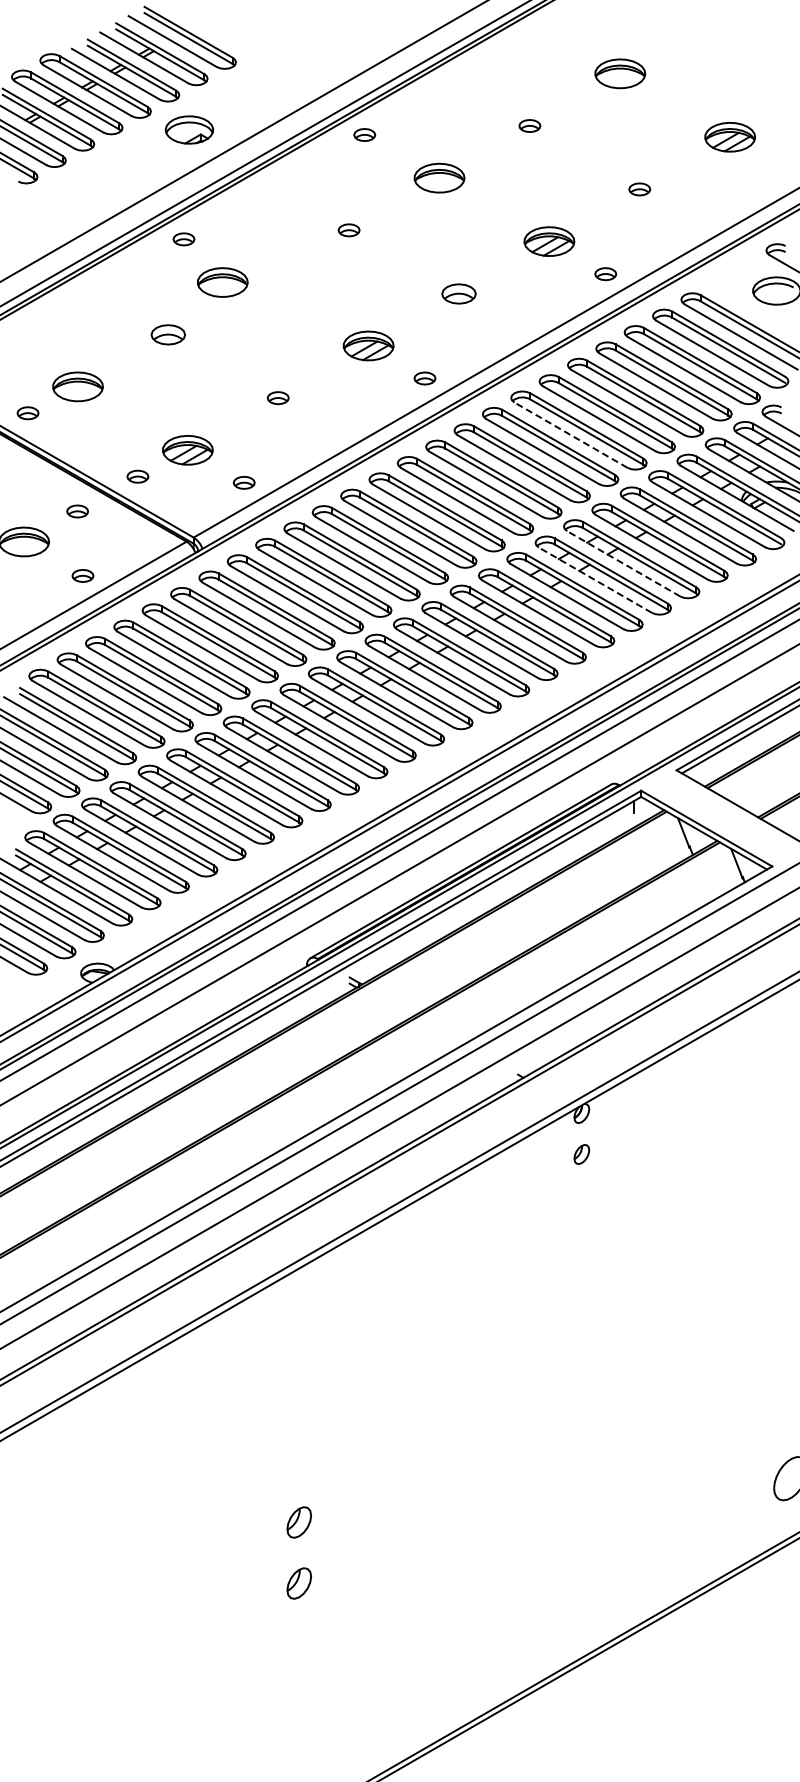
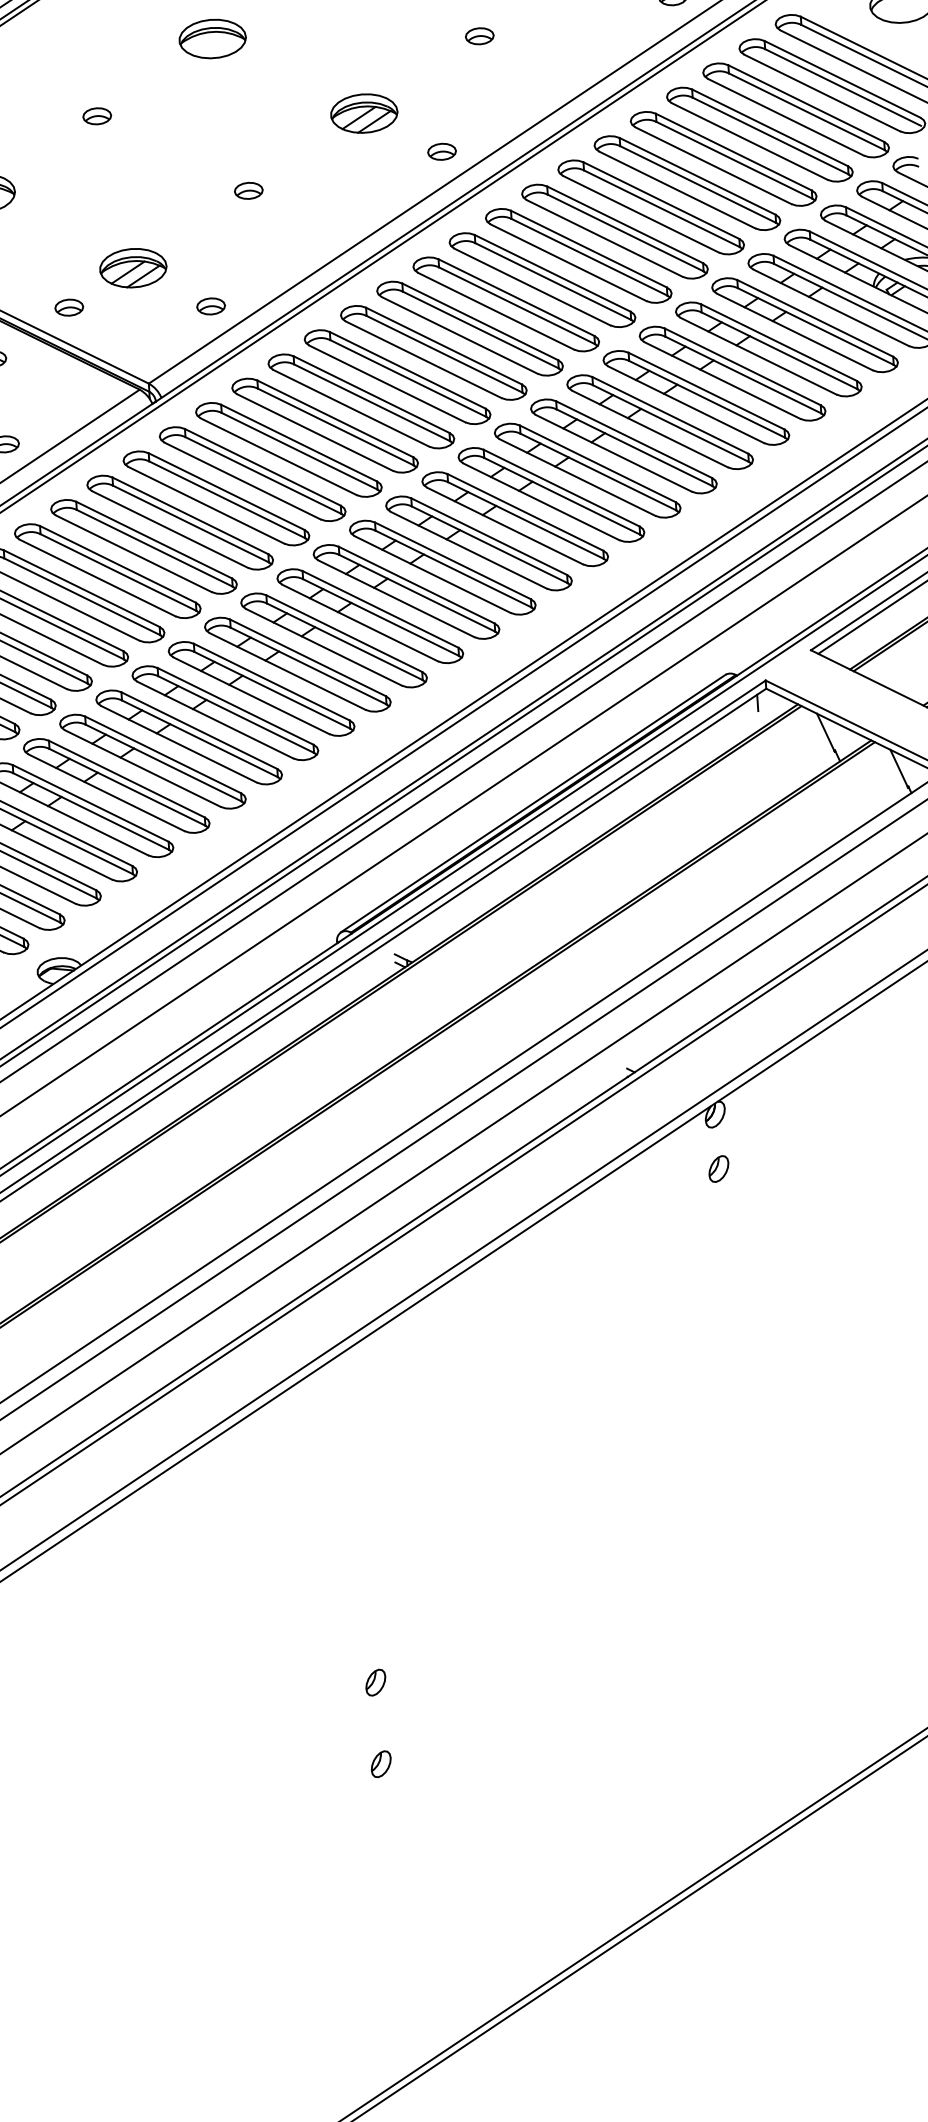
part: (222, 282) -> (212, 38), moved
part: (458, 293) -> (479, 35), size x0.62
part: (168, 334) -> (97, 116), size x0.62
line: (570, 434) -> (640, 213), dashed -> solid
line: (623, 563) -> (722, 380), dashed -> solid
line: (594, 579) -> (685, 403), dashed -> solid
part: (298, 1521) -> (374, 1681), size x0.62
part: (298, 1583) -> (380, 1764), size x0.62

